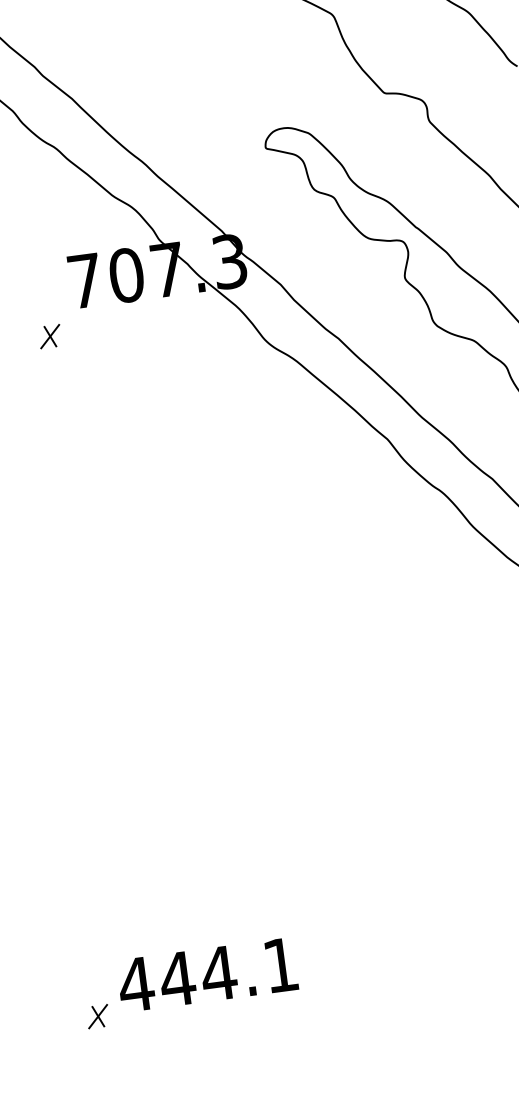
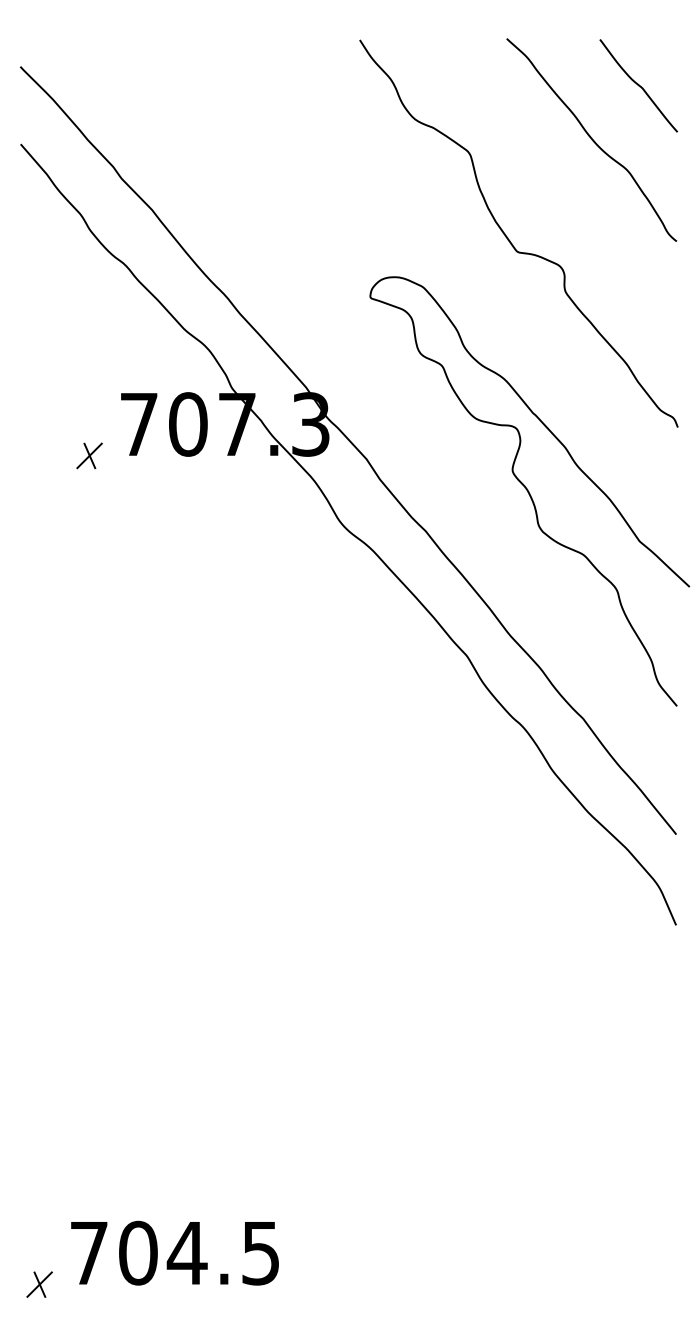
part: (50, 336) -> (89, 455), moved
text: (207, 974) -> (173, 1252), 444.1 -> 704.5

